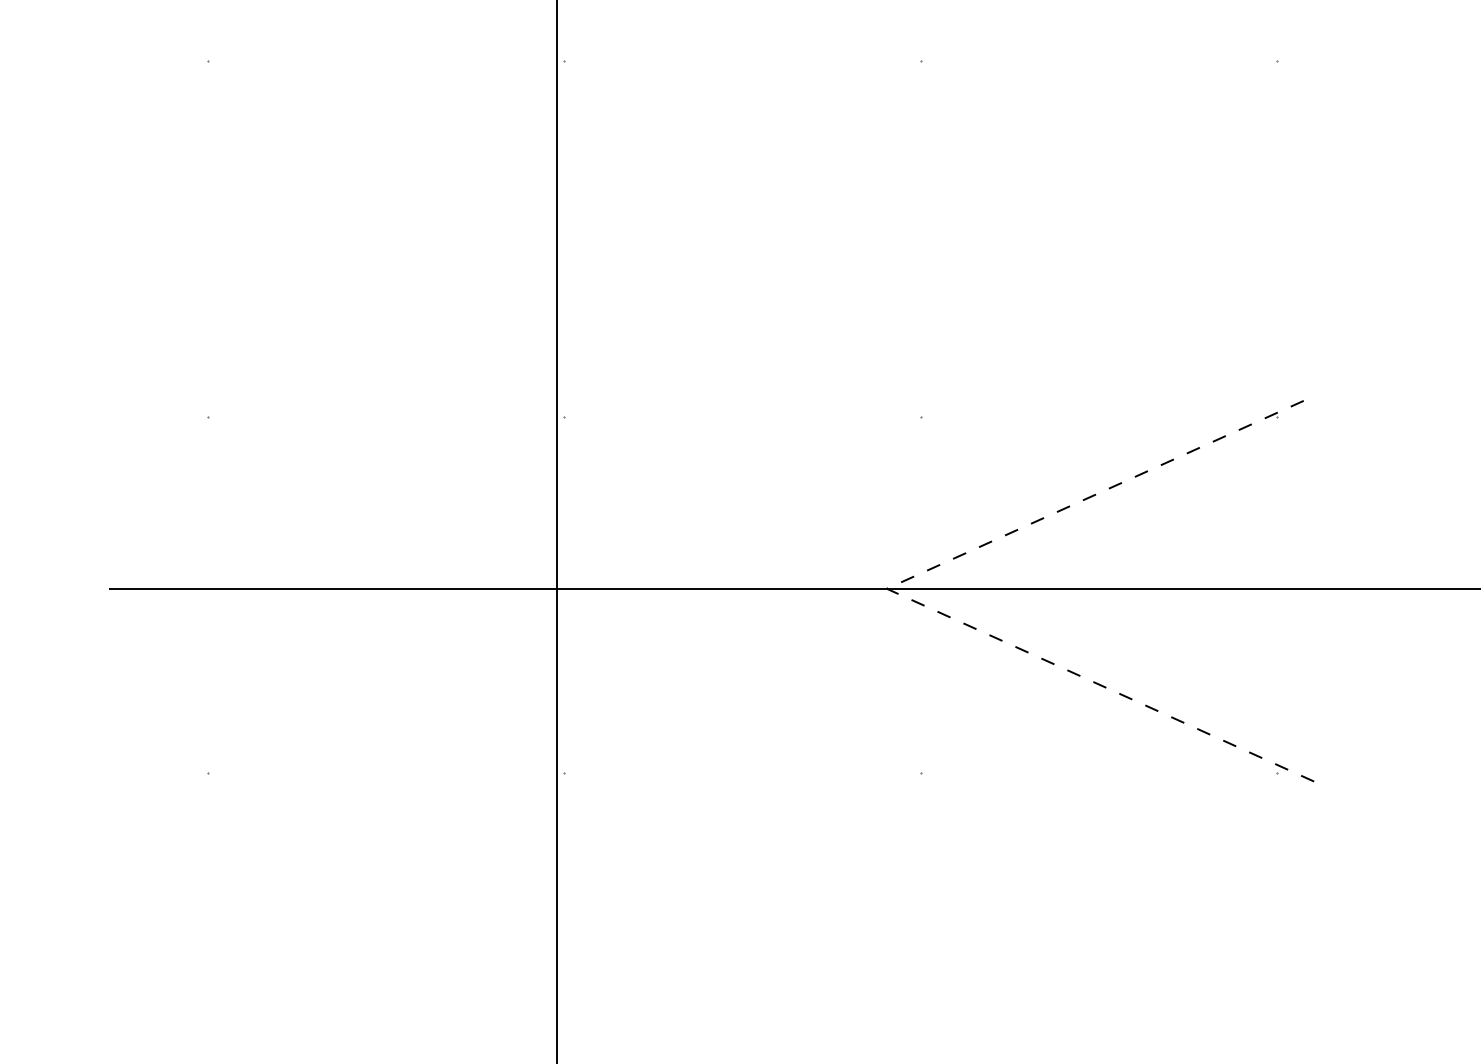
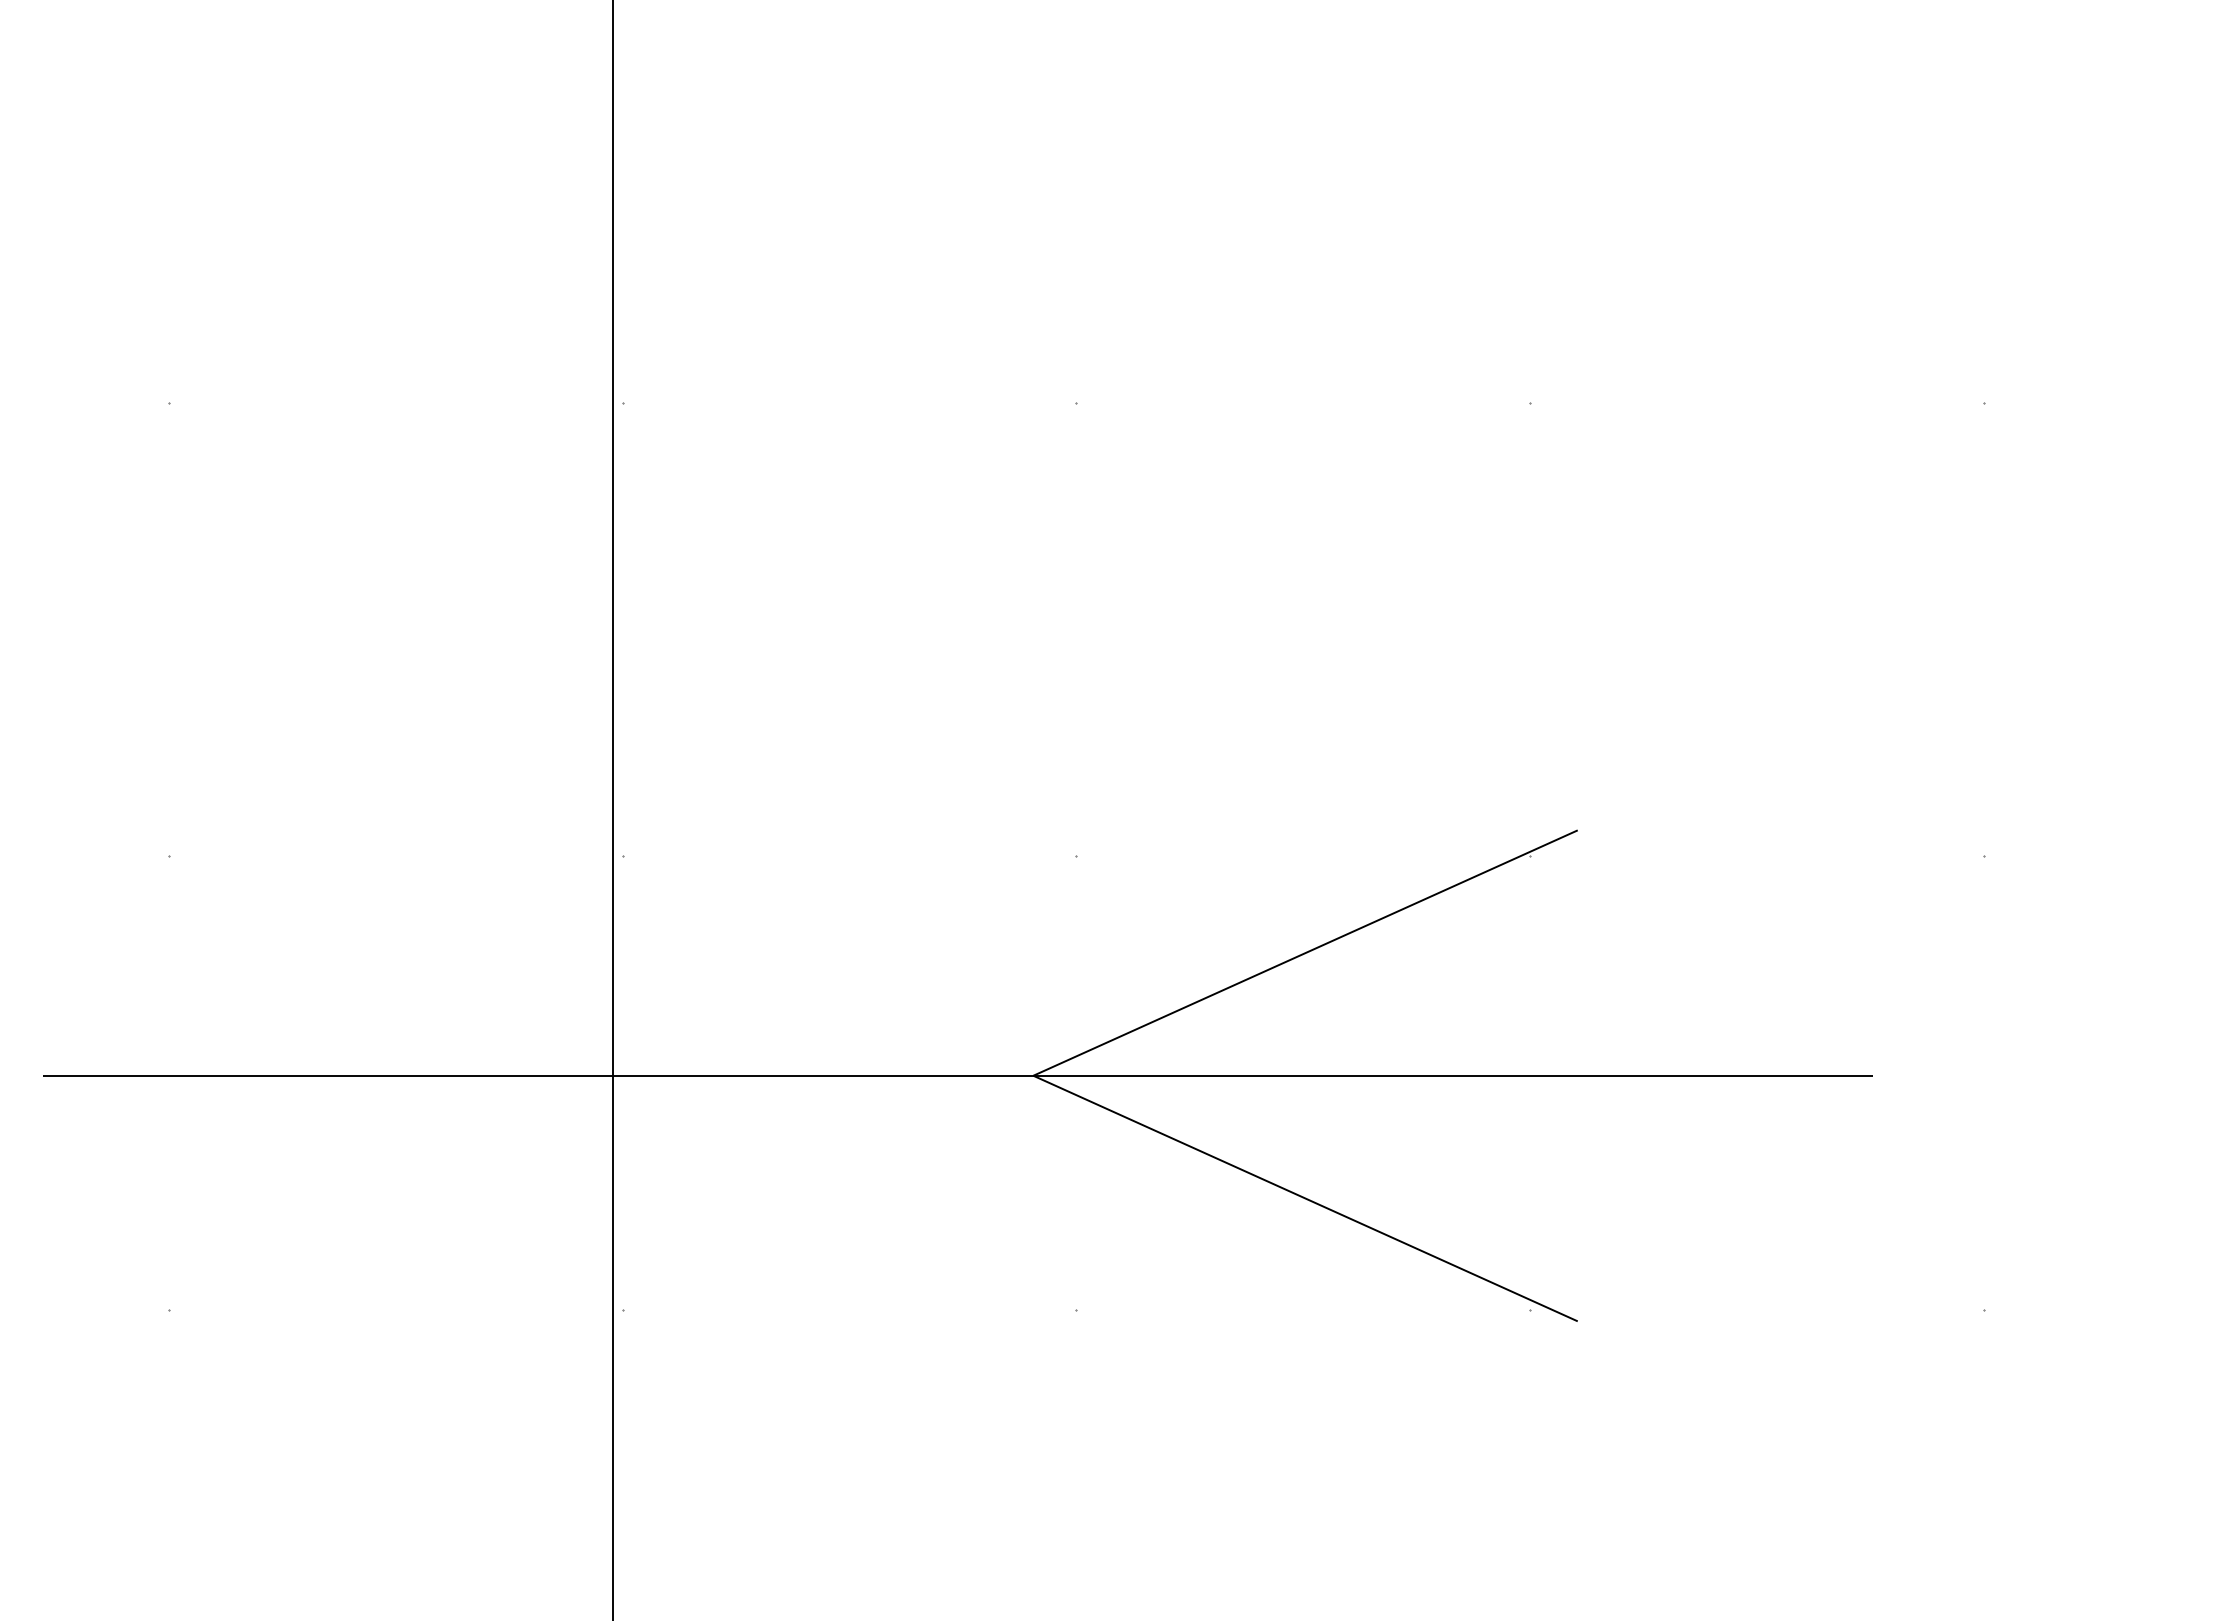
line: (886, 588) -> (1033, 1075), dashed -> solid

